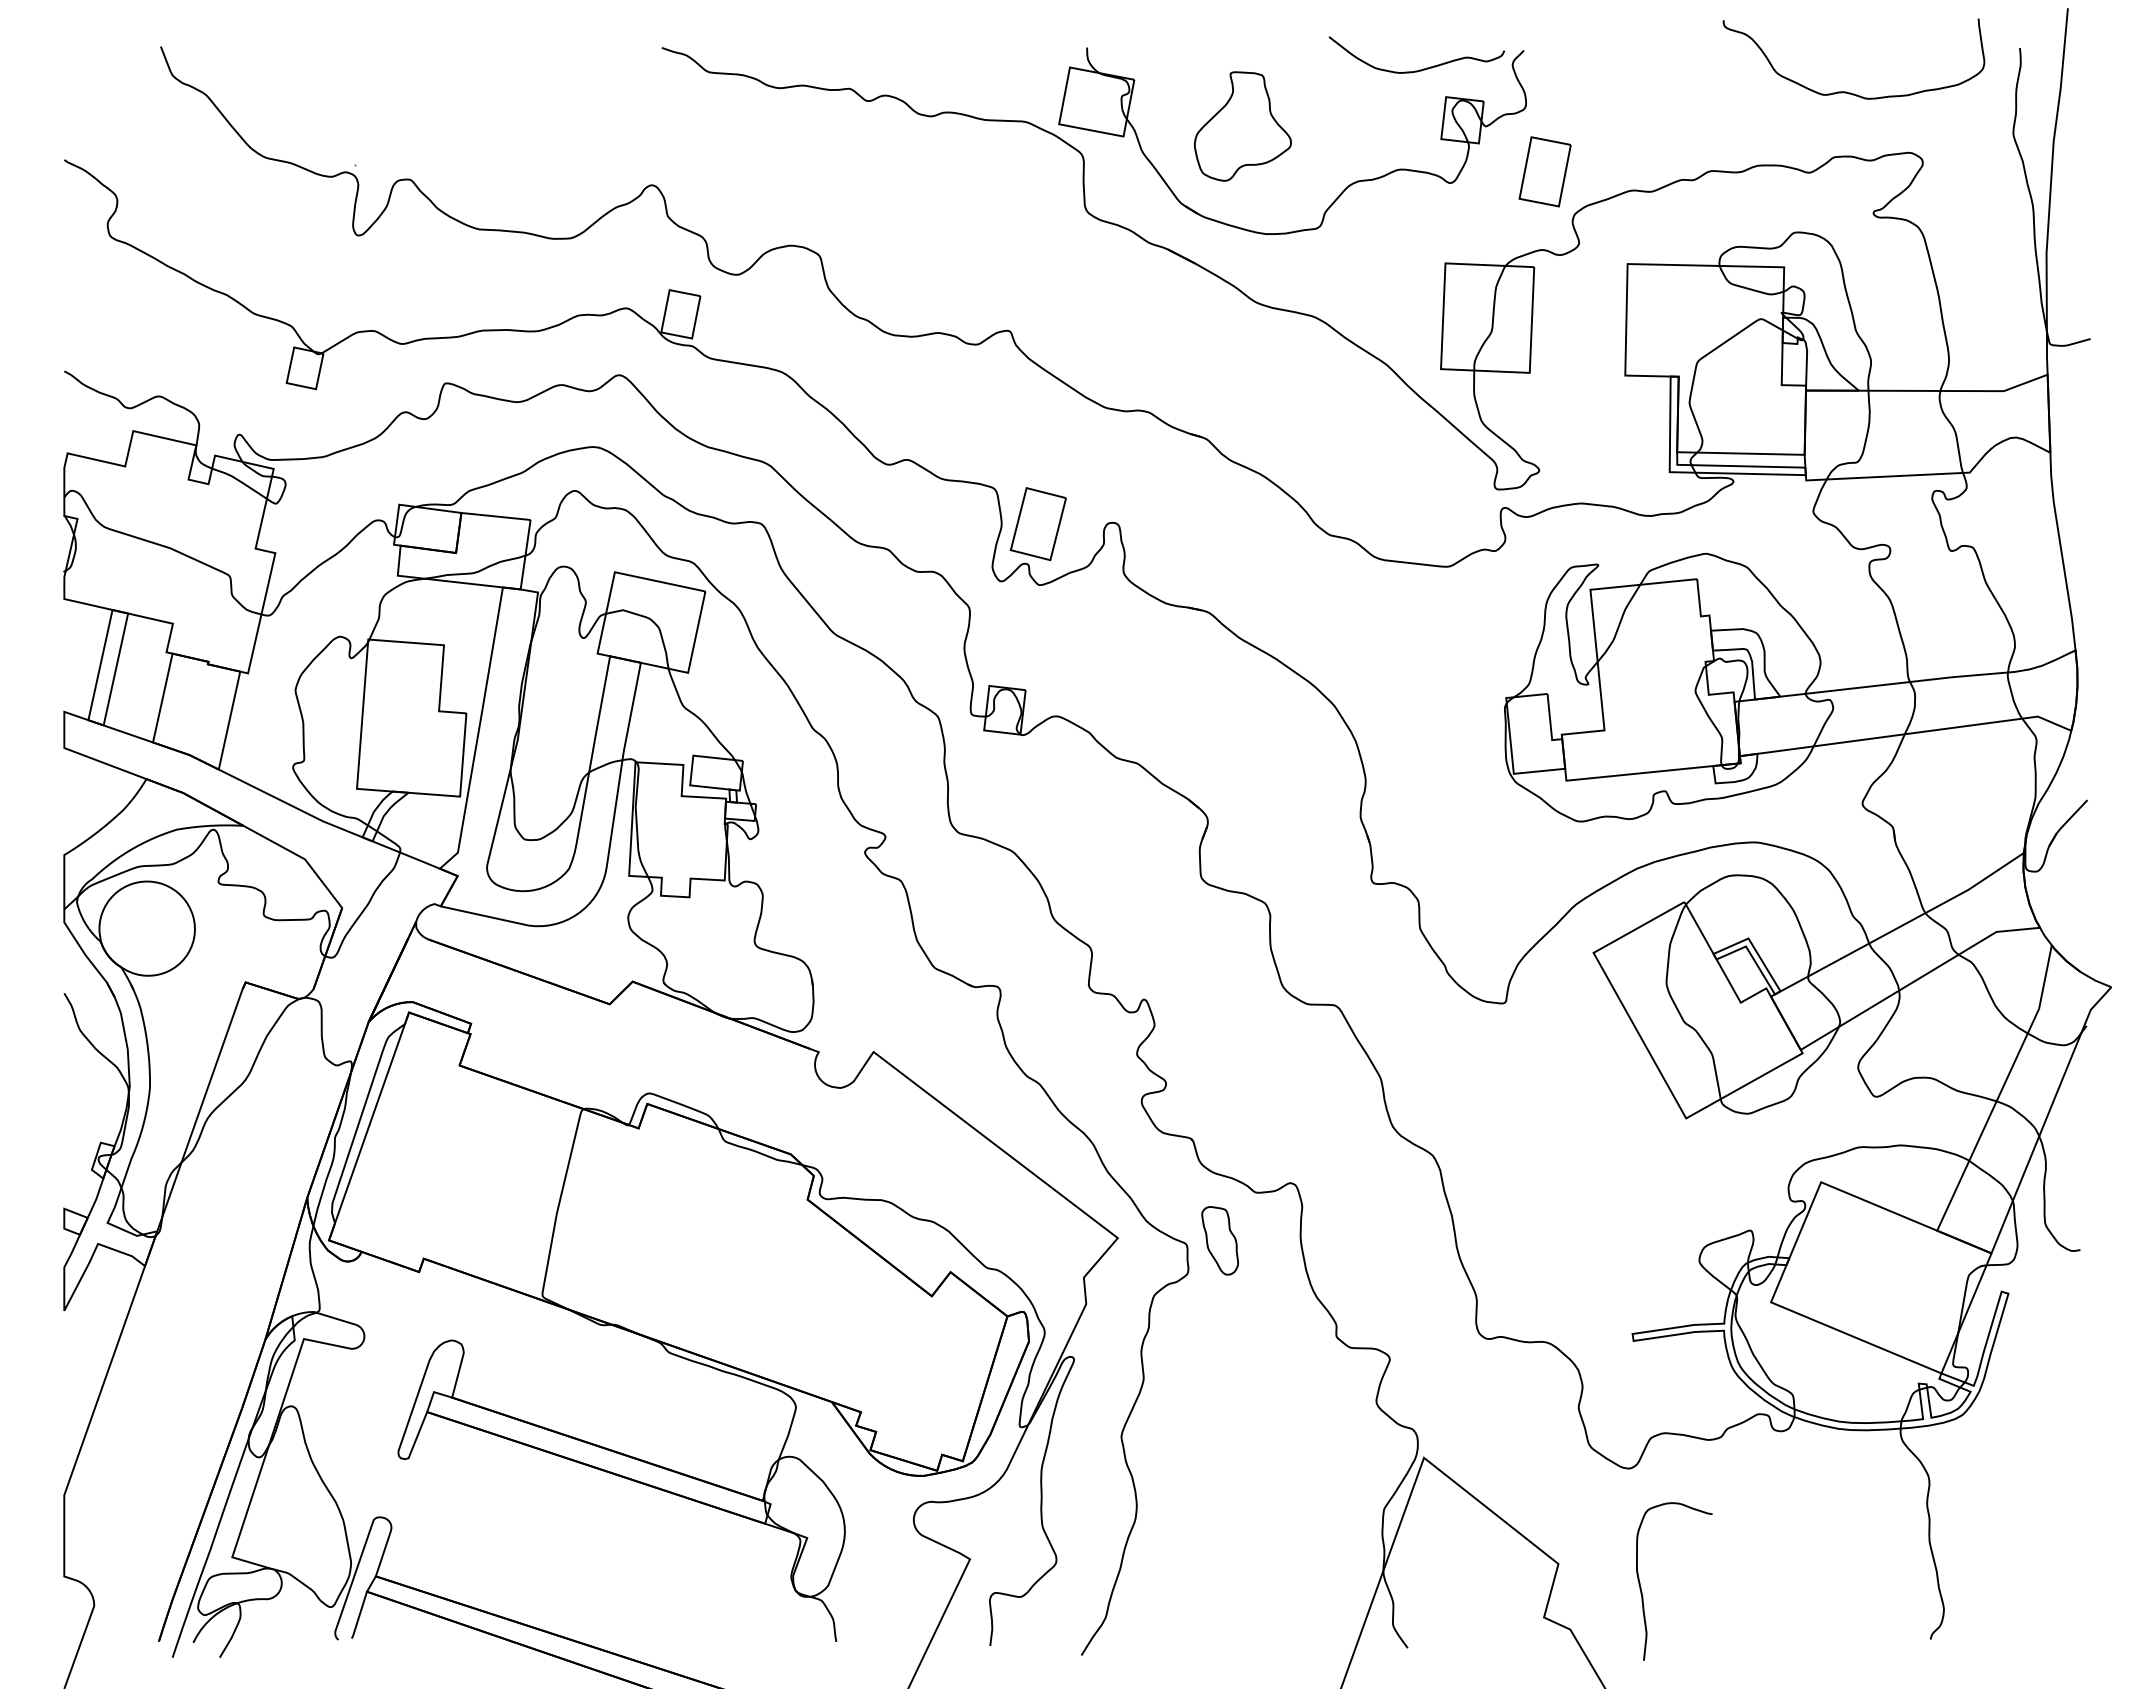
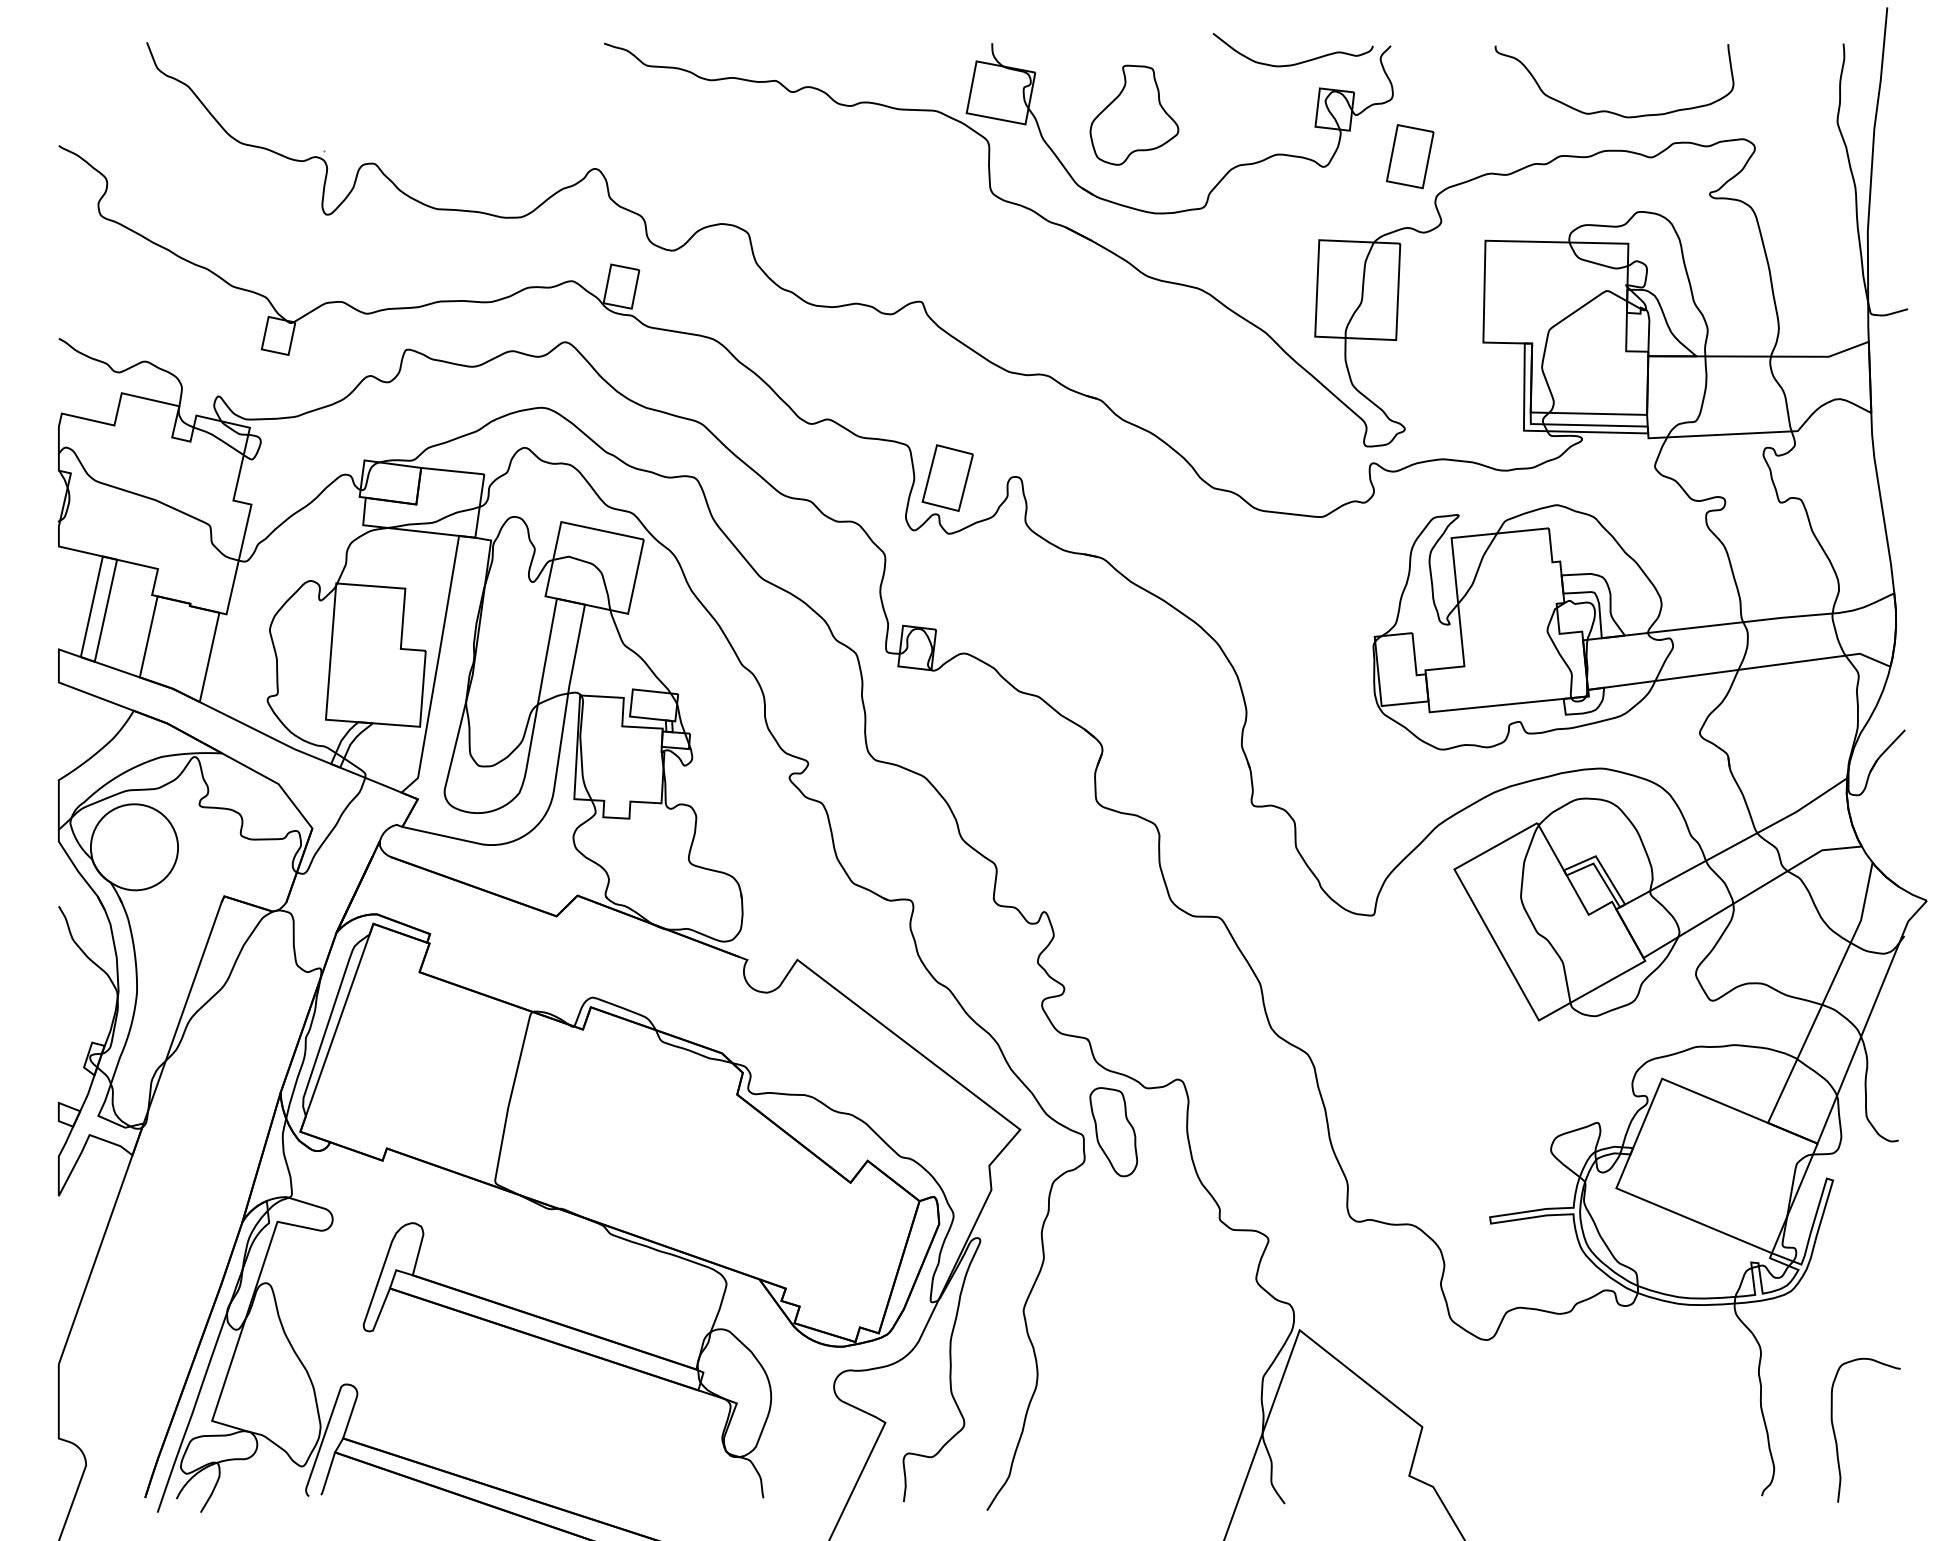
curve: (1847, 91) -> (1608, 110), moved
part: (1219, 1240) -> (1113, 1131), size x1.43
curve: (1642, 1591) -> (1836, 1439), moved

